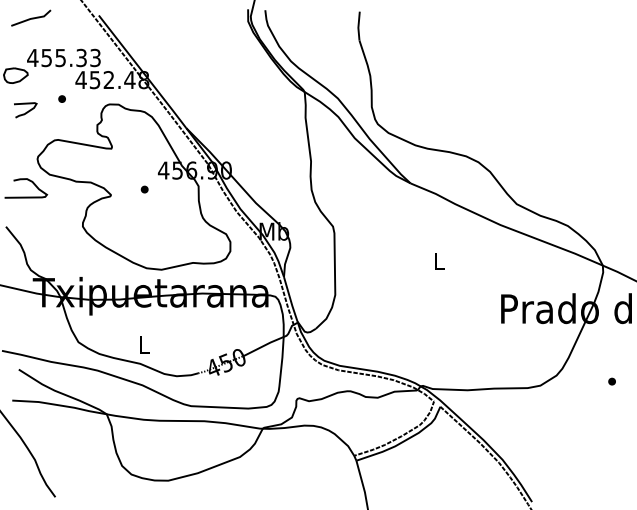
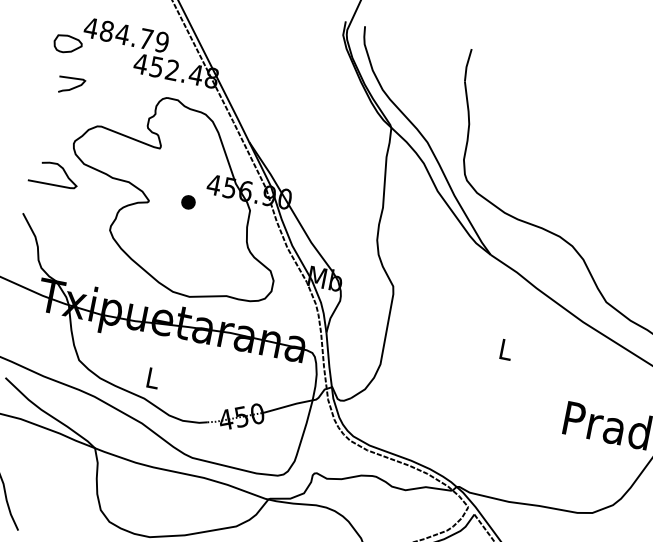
text: (70, 57) -> (133, 36), 455.33 -> 484.79
part: (61, 98) -> (114, 80), removed
part: (144, 189) -> (188, 202), size x1.6

